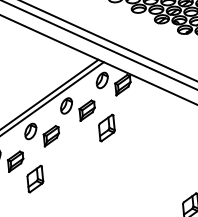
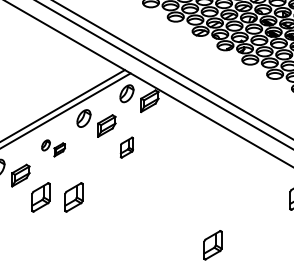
part: (106, 127) -> (126, 147), size x0.7
part: (42, 134) -> (53, 148), size x0.6
part: (64, 176) -> (73, 197), added

